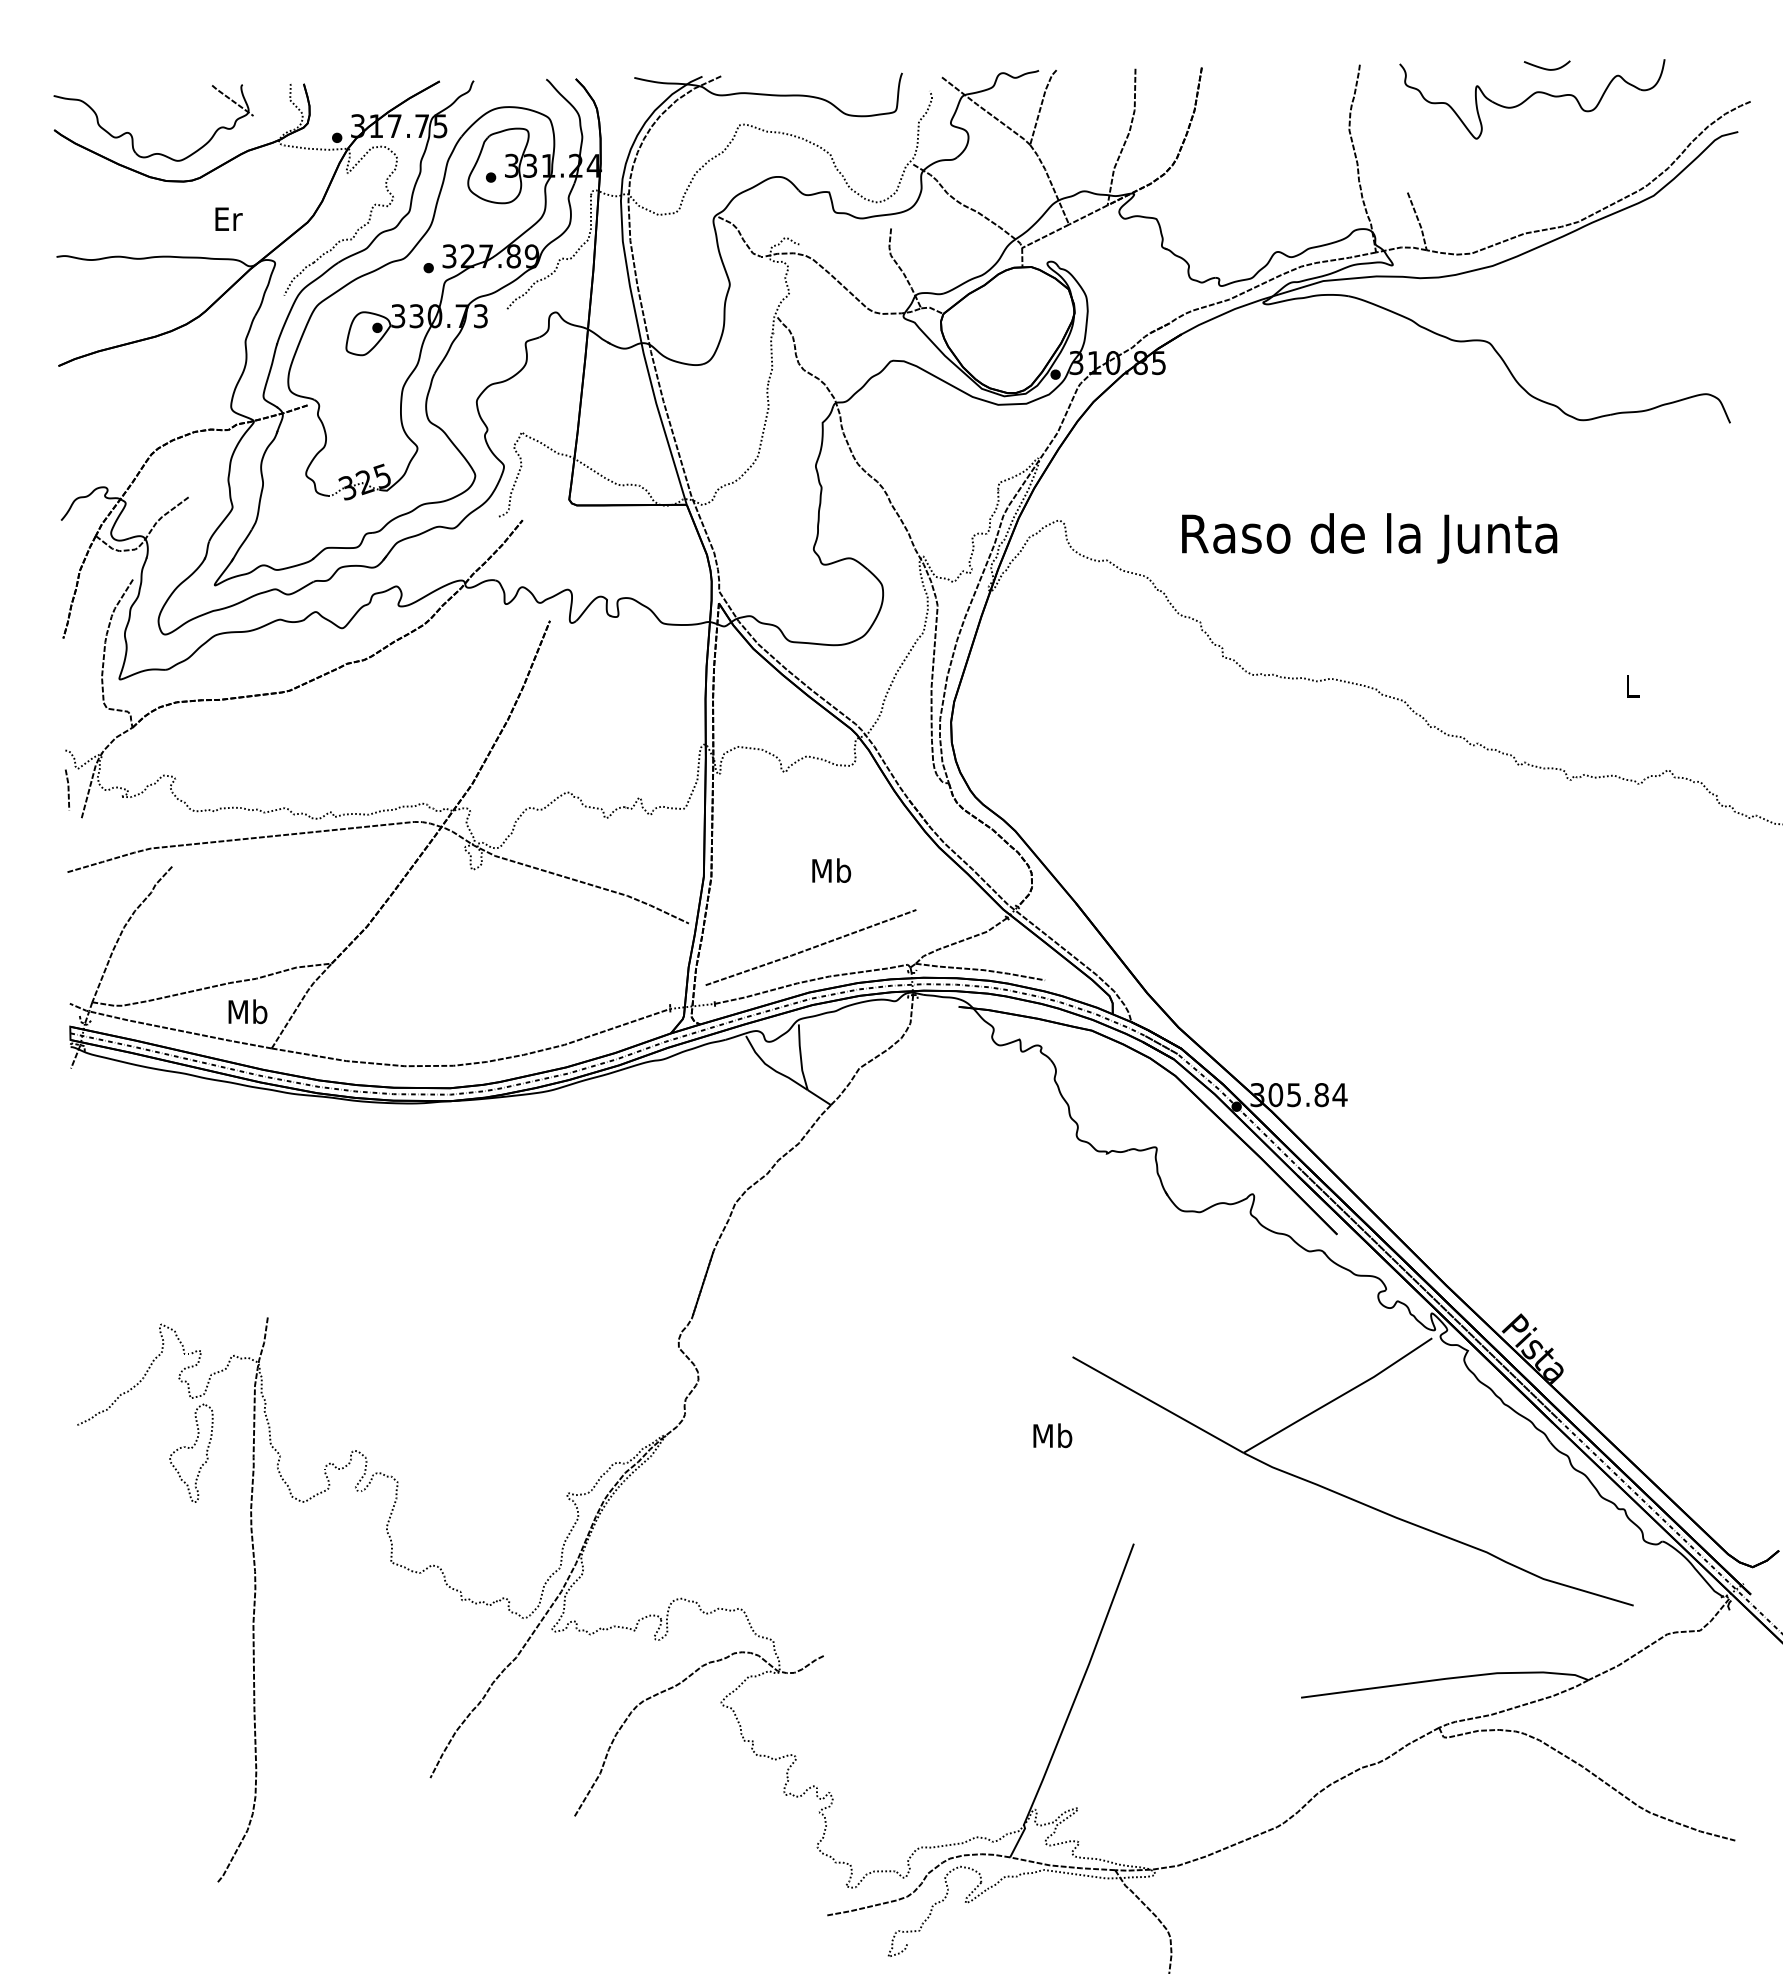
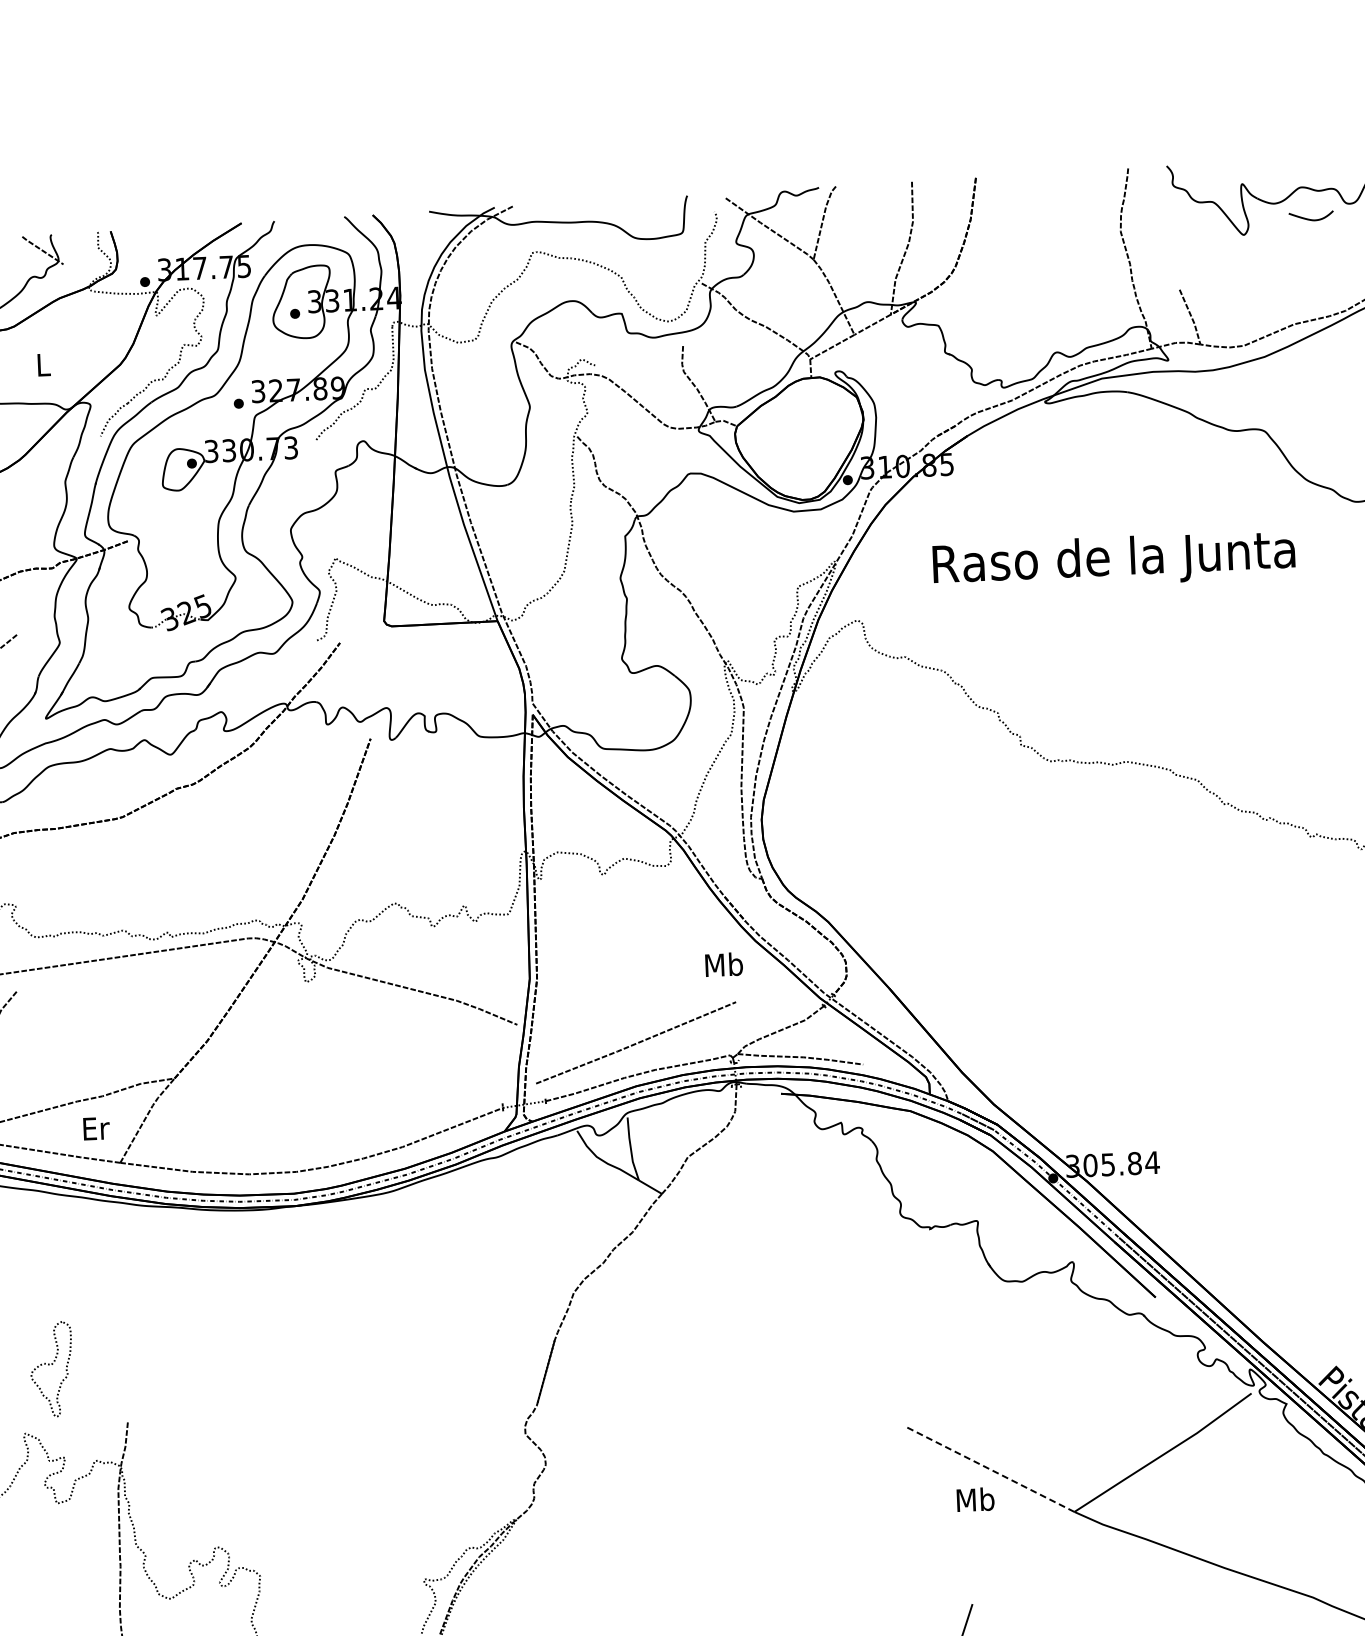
curve: (1546, 68) -> (1310, 219), moved
text: (228, 218) -> (43, 364), Er -> L
text: (1369, 538) -> (1114, 561), moved
text: (831, 870) -> (723, 964), moved
text: (247, 1011) -> (95, 1128), Mb -> Er
line: (1157, 1404) -> (989, 1468), solid -> dashed
text: (1052, 1435) -> (975, 1499), moved
part: (191, 1452) -> (51, 1368), moved

